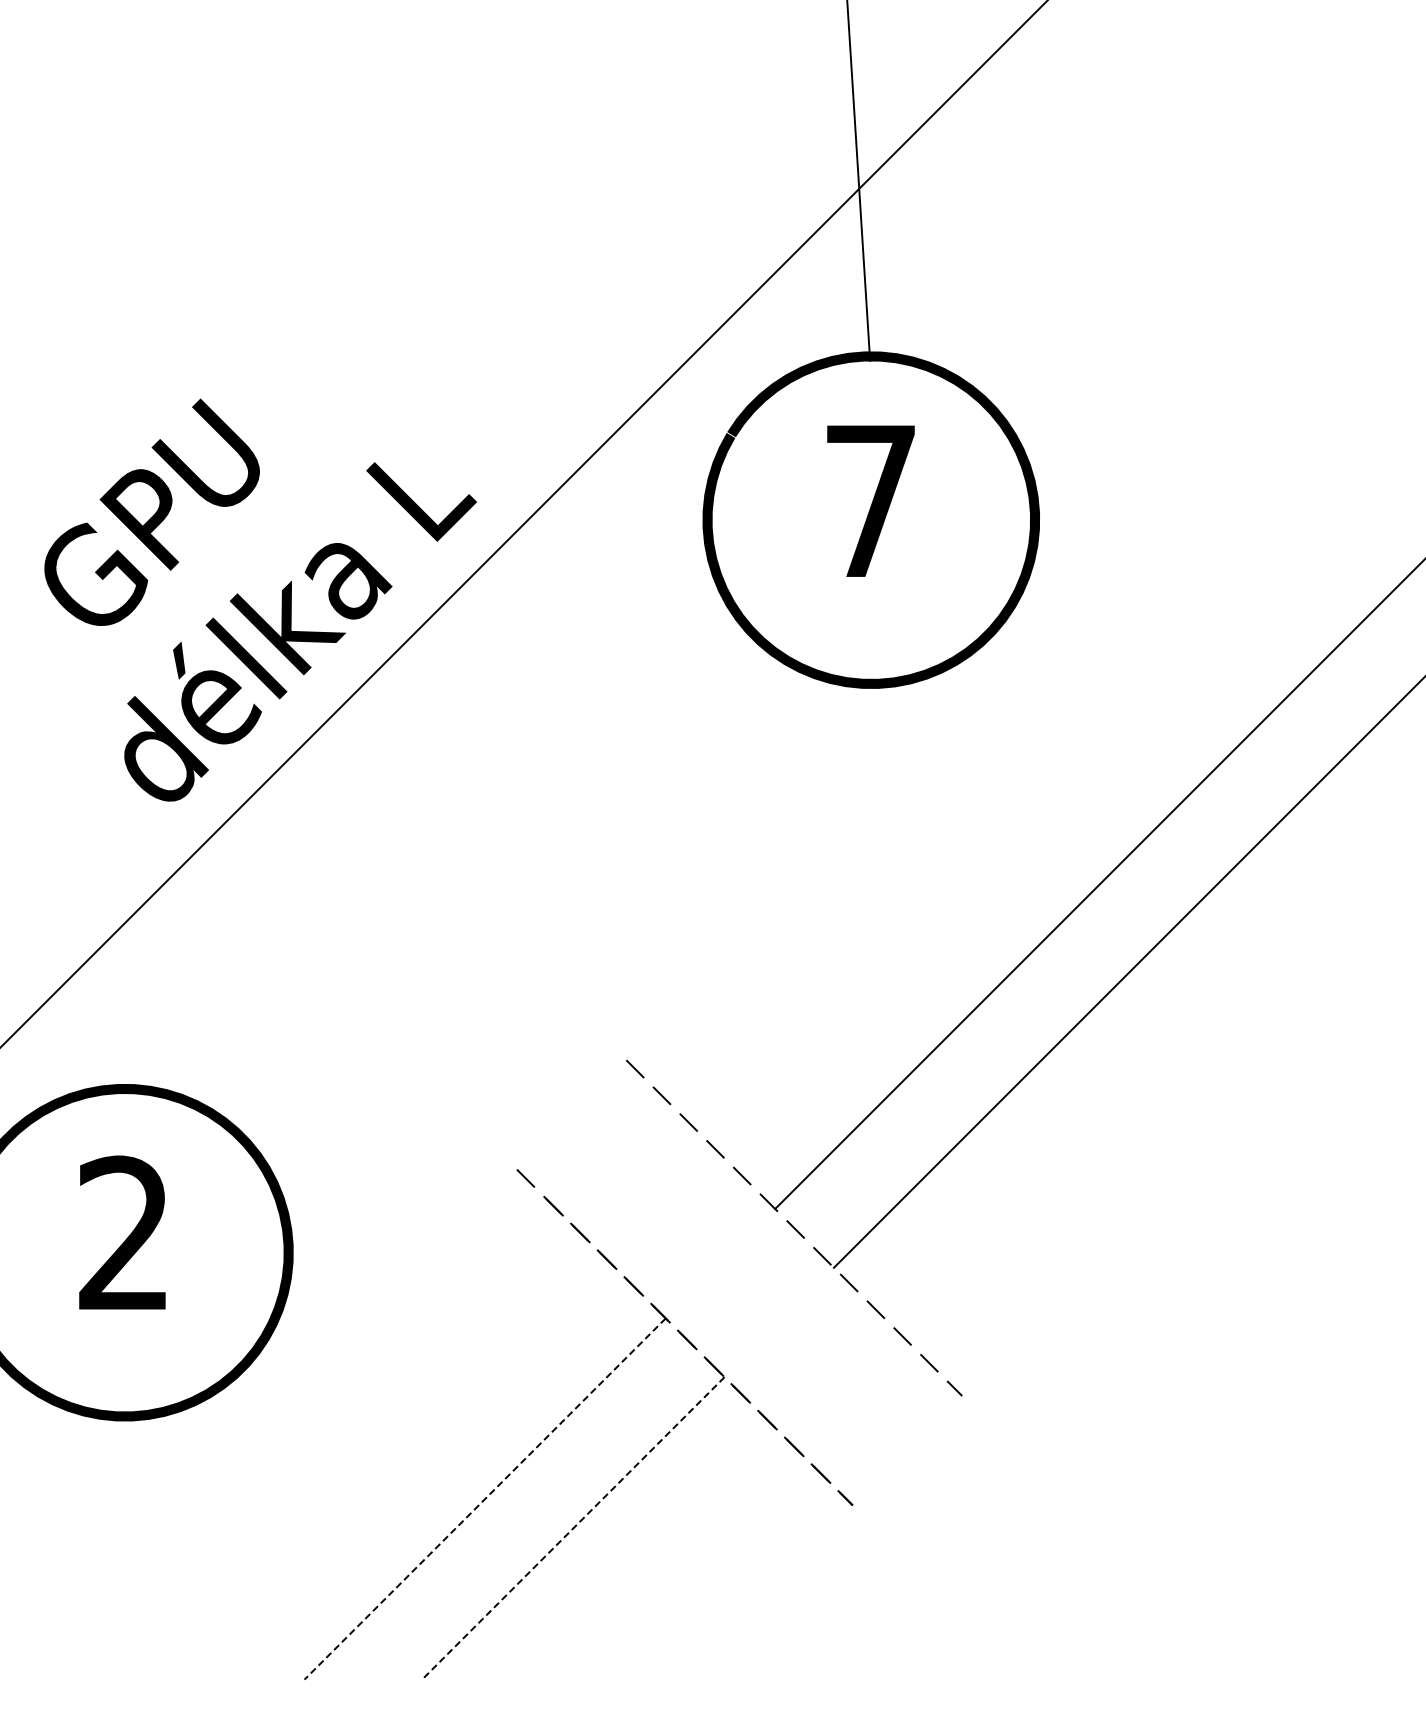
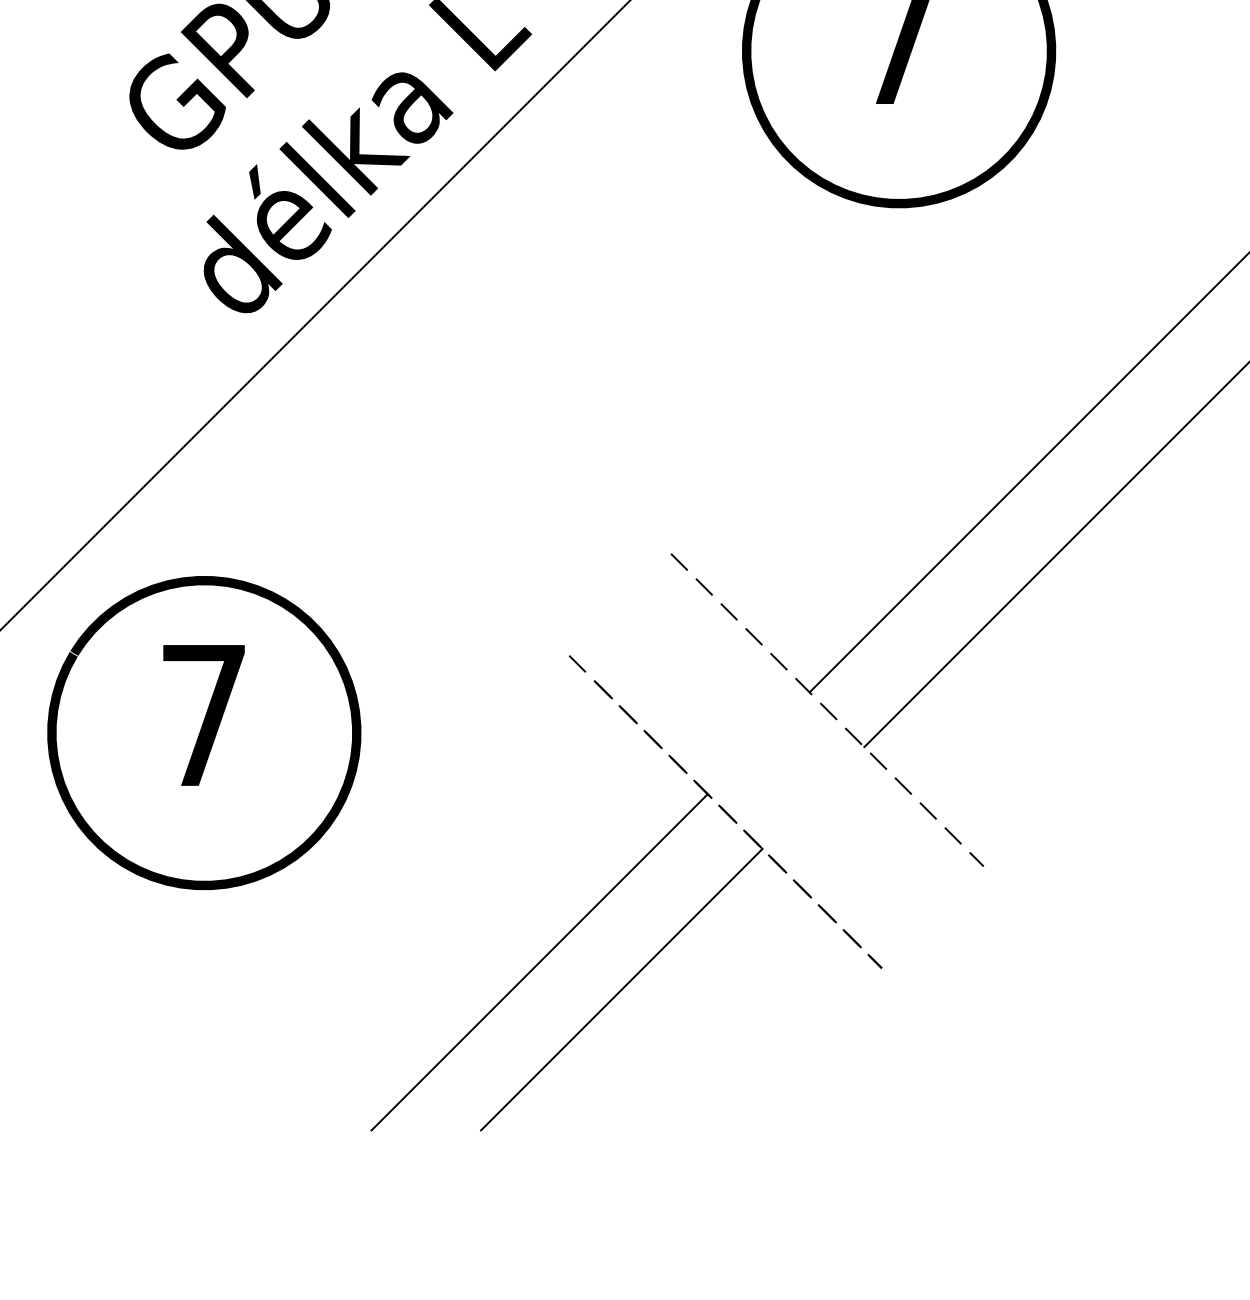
text: (123, 1232) -> (203, 714), 2 -> 7
line: (484, 1499) -> (539, 962), dashed -> solid
line: (573, 1528) -> (621, 989), dashed -> solid

